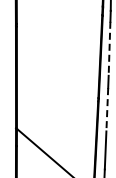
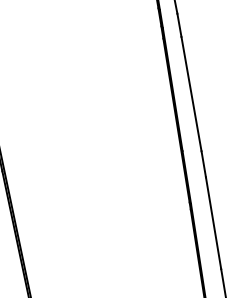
line: (109, 49) -> (191, 95), dashed -> solid
line: (107, 109) -> (213, 222), dashed -> solid

